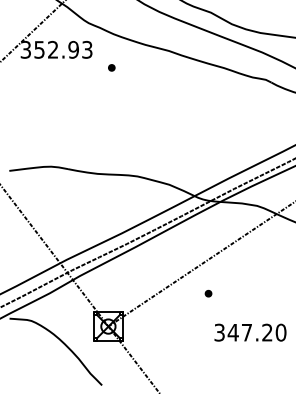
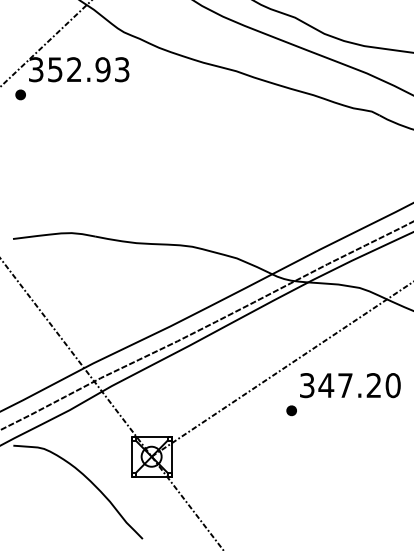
part: (111, 67) -> (20, 94), moved
text: (250, 332) -> (350, 385), moved

